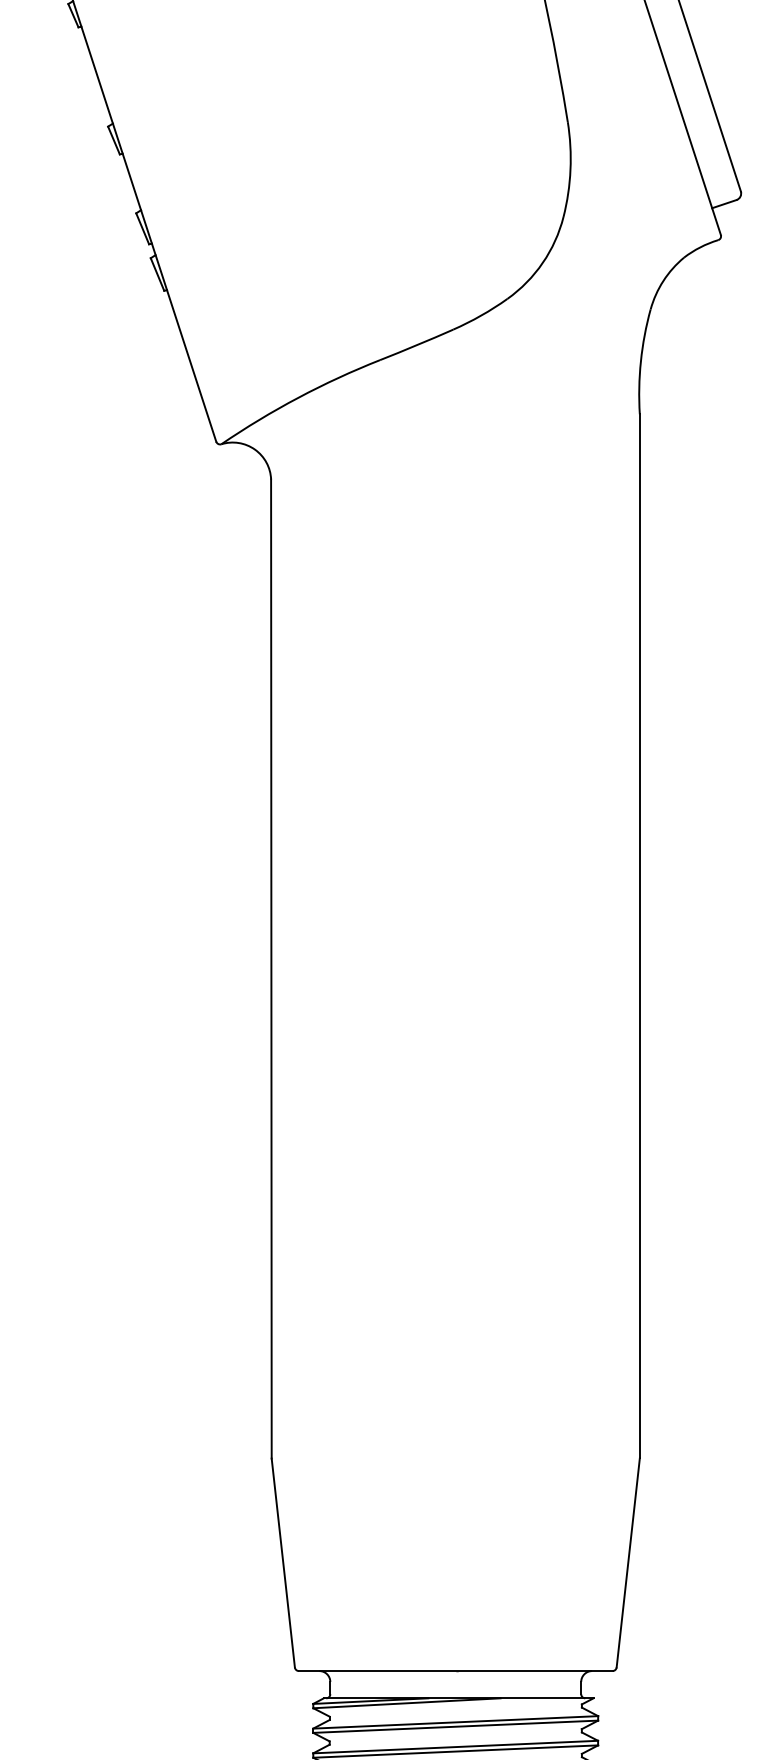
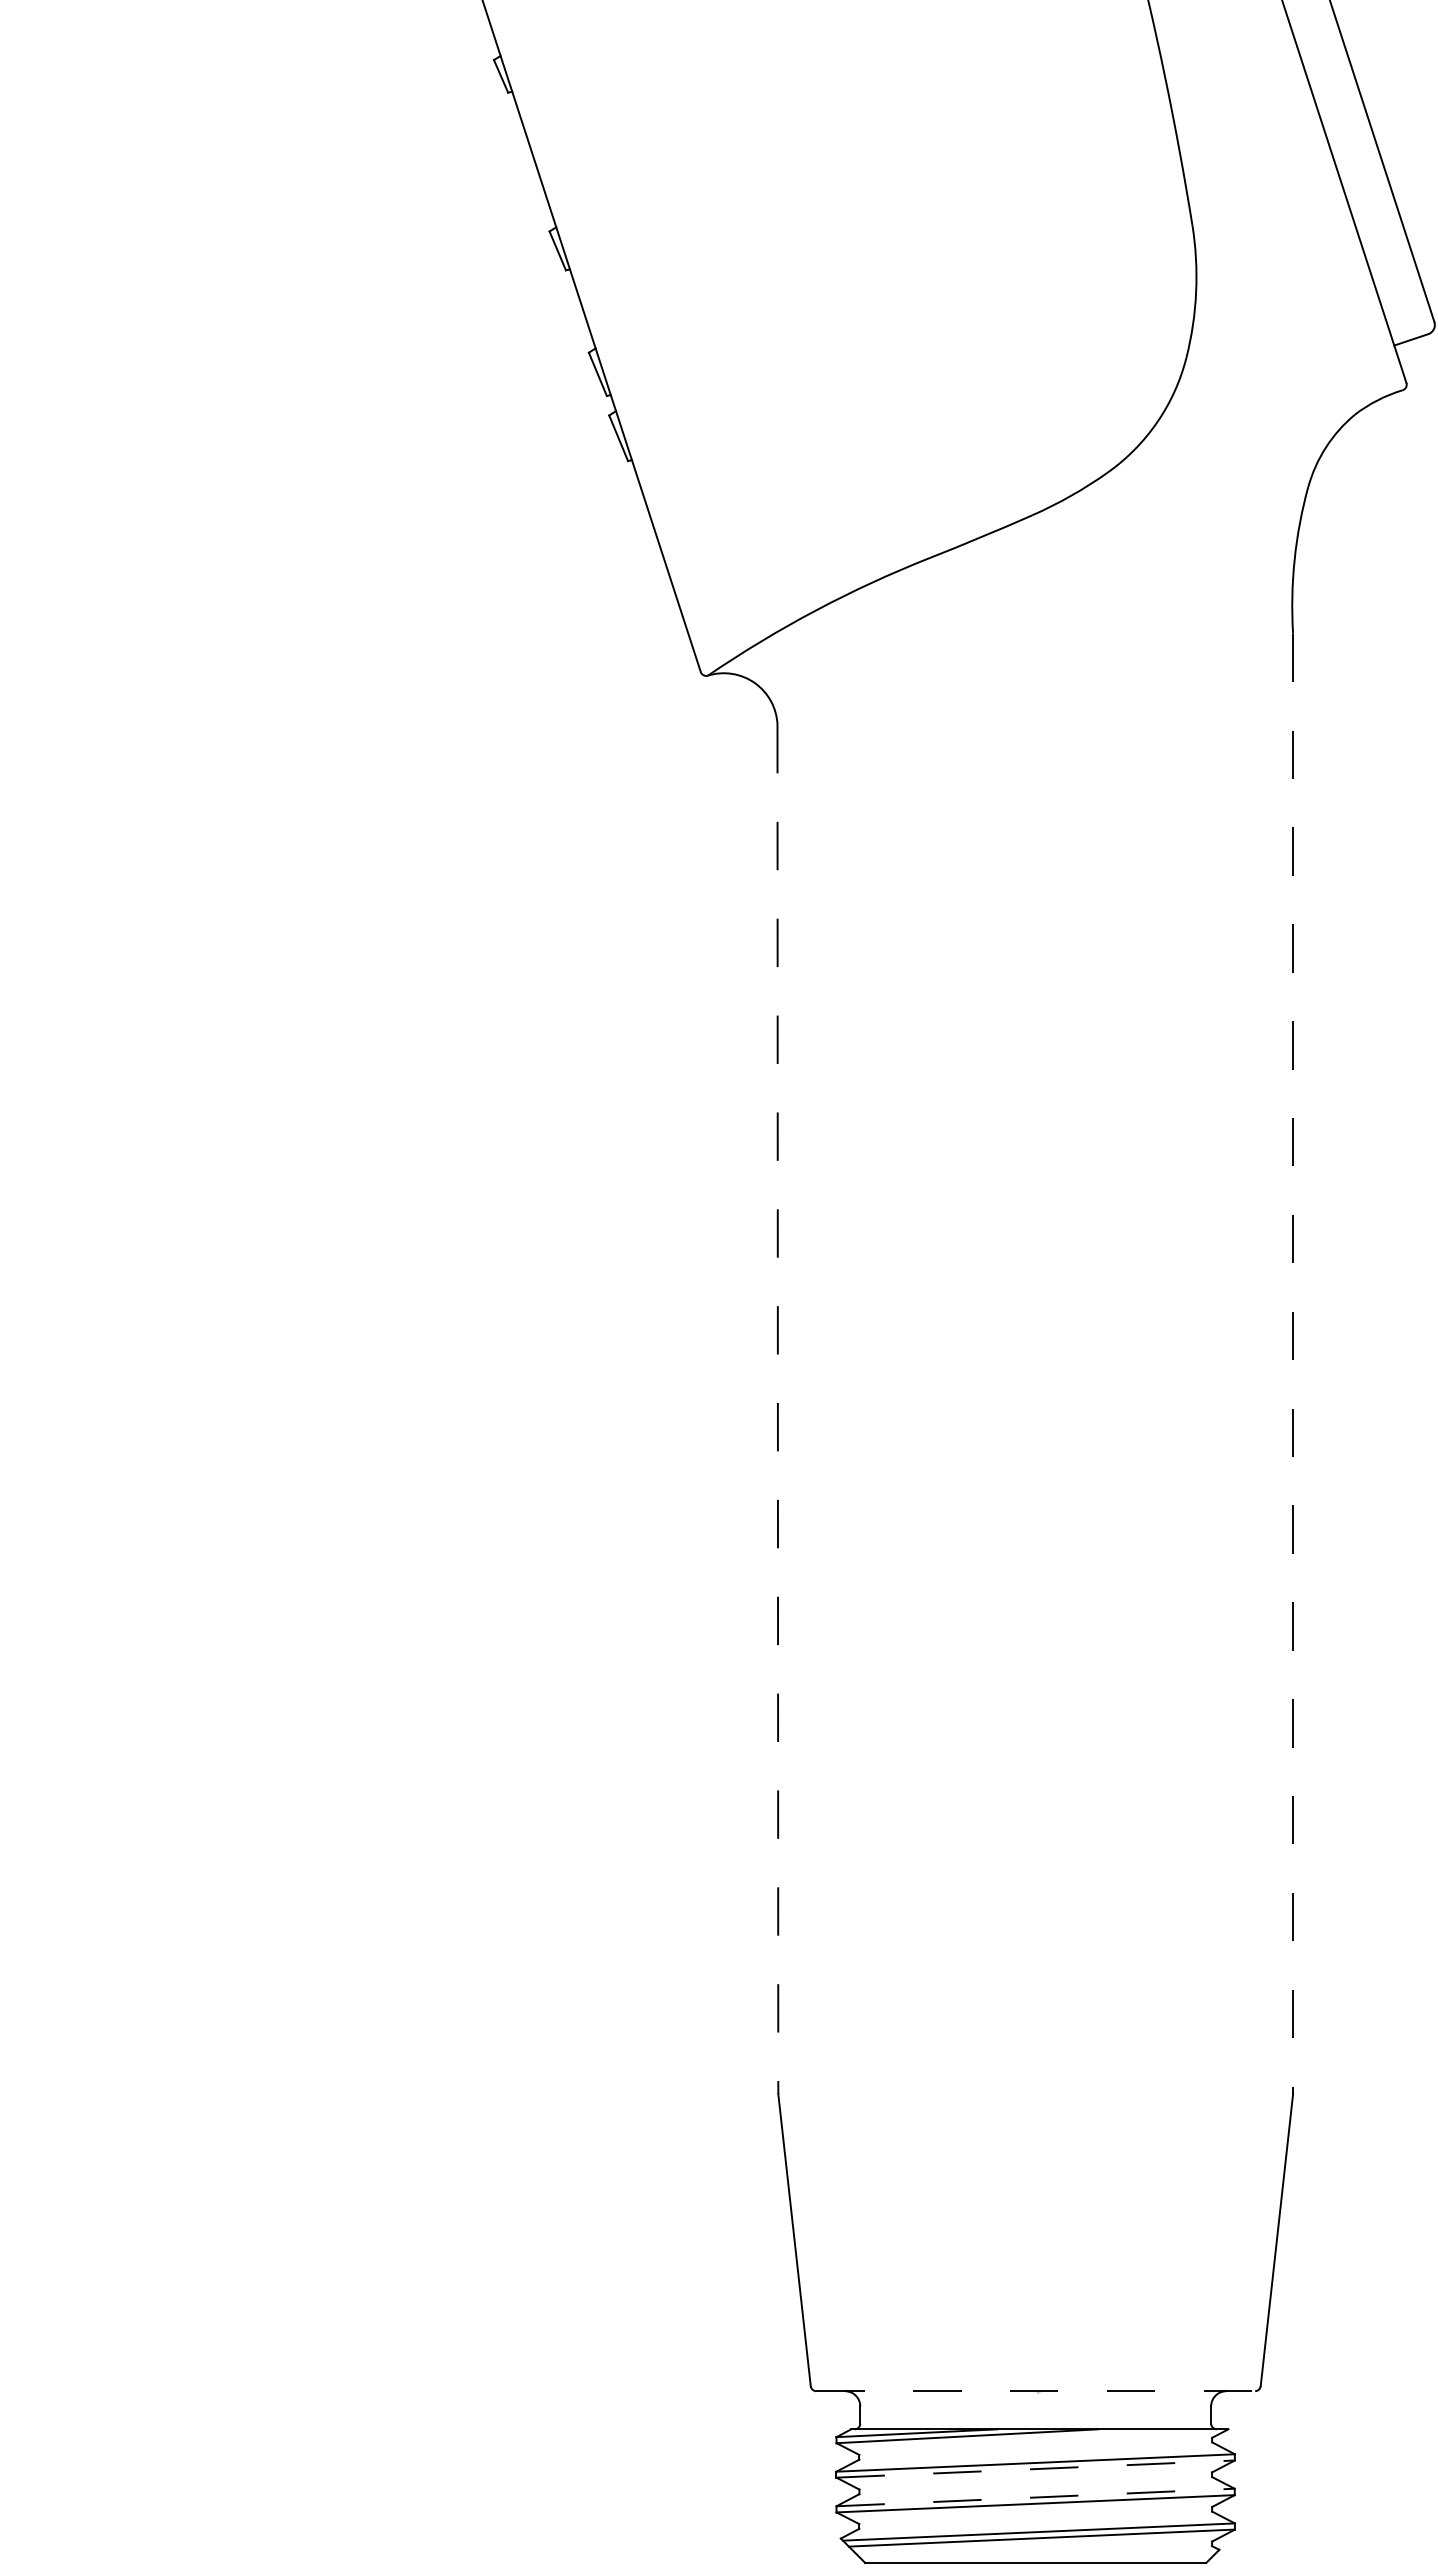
line: (640, 936) -> (1293, 1364), solid -> dashed
line: (271, 969) -> (777, 1409), solid -> dashed
line: (456, 1671) -> (1036, 2391), solid -> dashed
line: (456, 1727) -> (1036, 2469), solid -> dashed
line: (456, 1747) -> (1036, 2497), solid -> dashed

